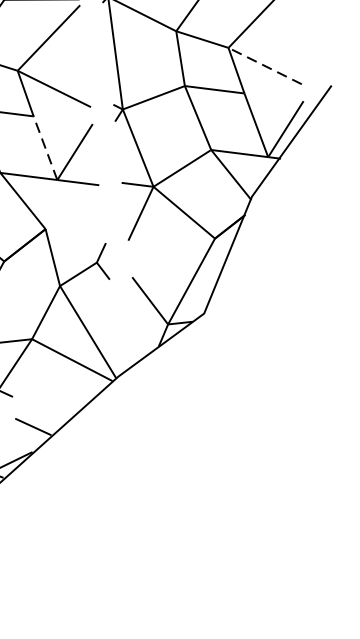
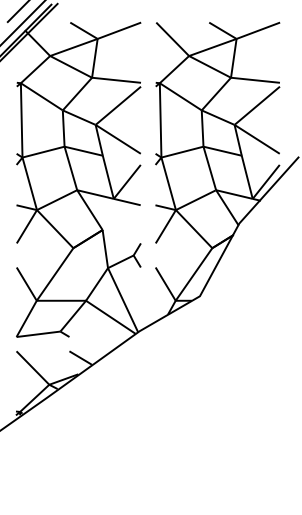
line: (265, 66) -> (257, 139), dashed -> solid
line: (45, 146) -> (108, 176), dashed -> solid

